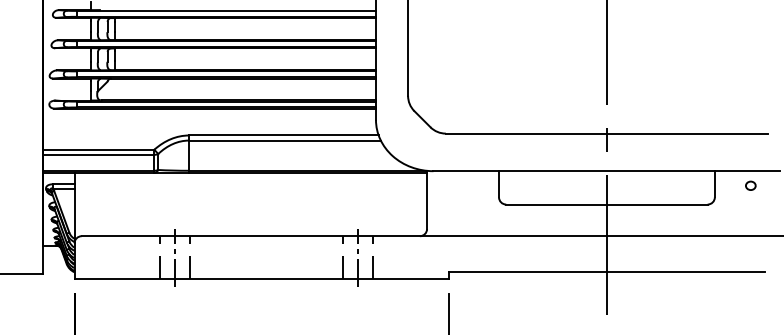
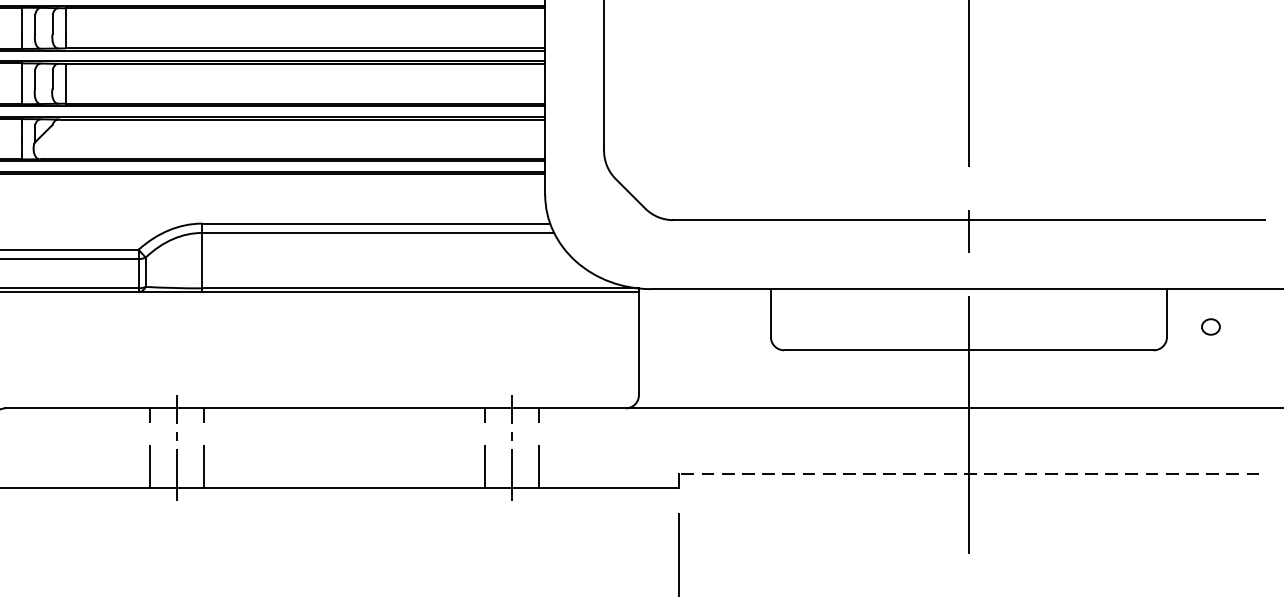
part: (750, 185) -> (1210, 326), moved
line: (606, 272) -> (968, 474), solid -> dashed

